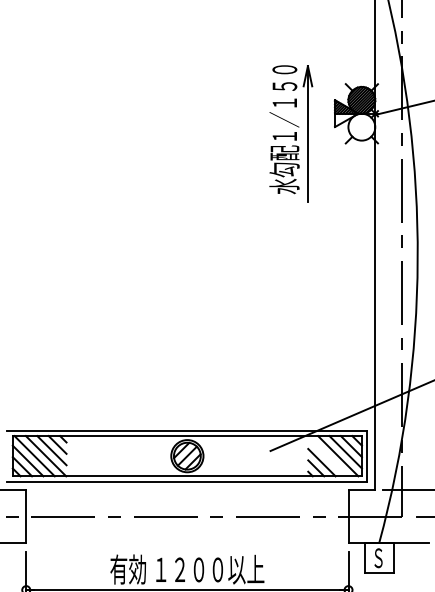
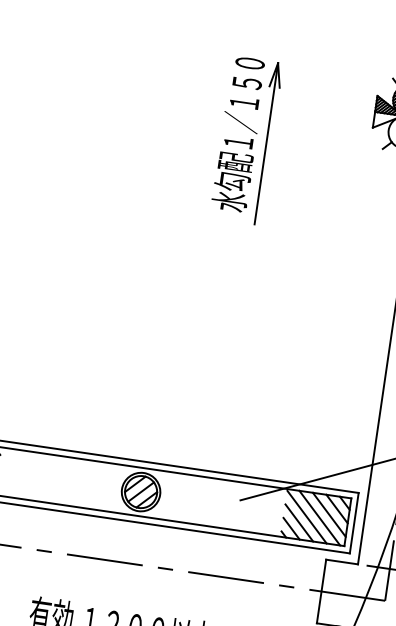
part: (291, 133) -> (247, 140), moved
line: (327, 456) -> (307, 516), added

